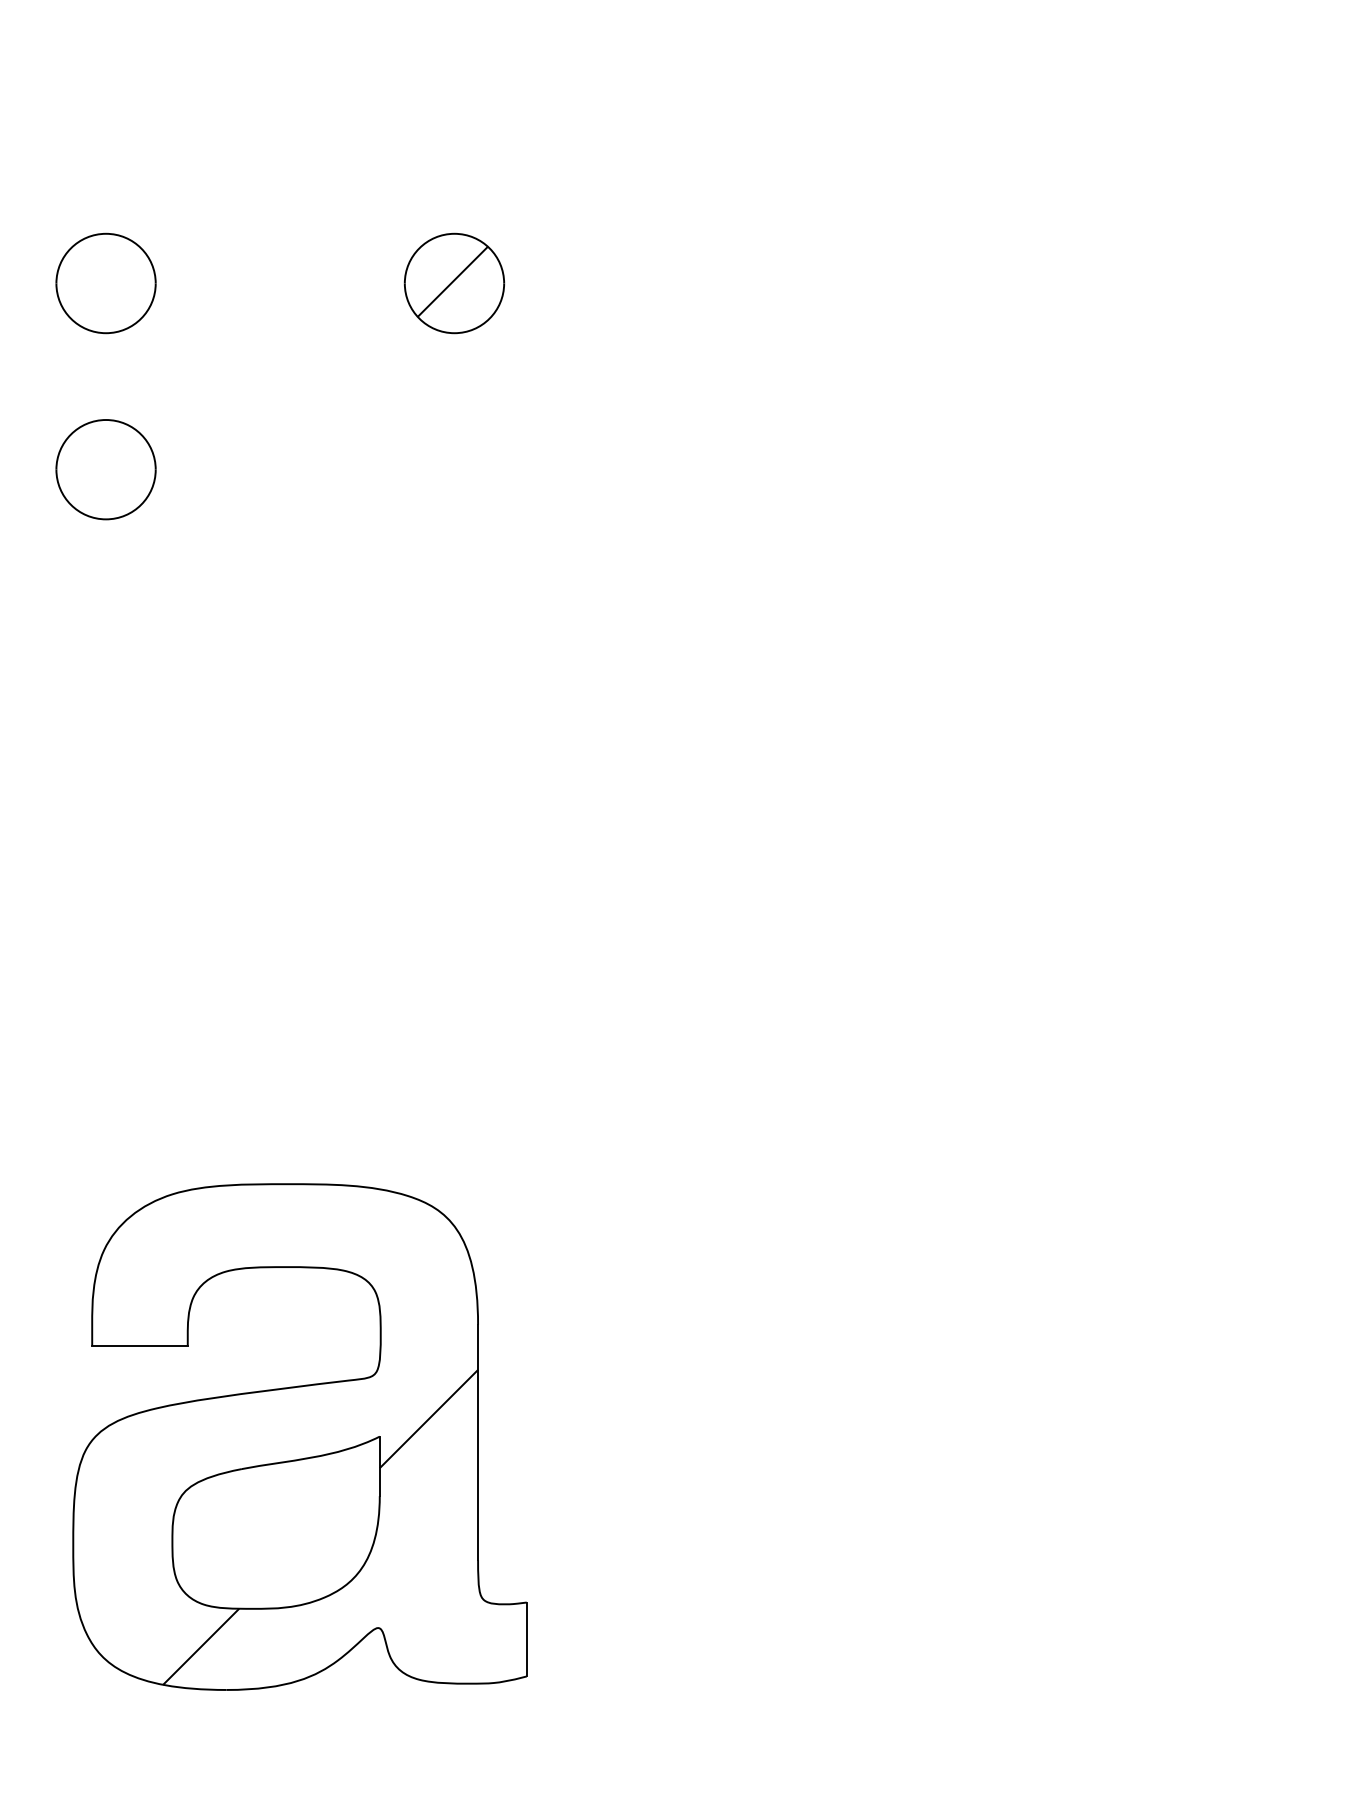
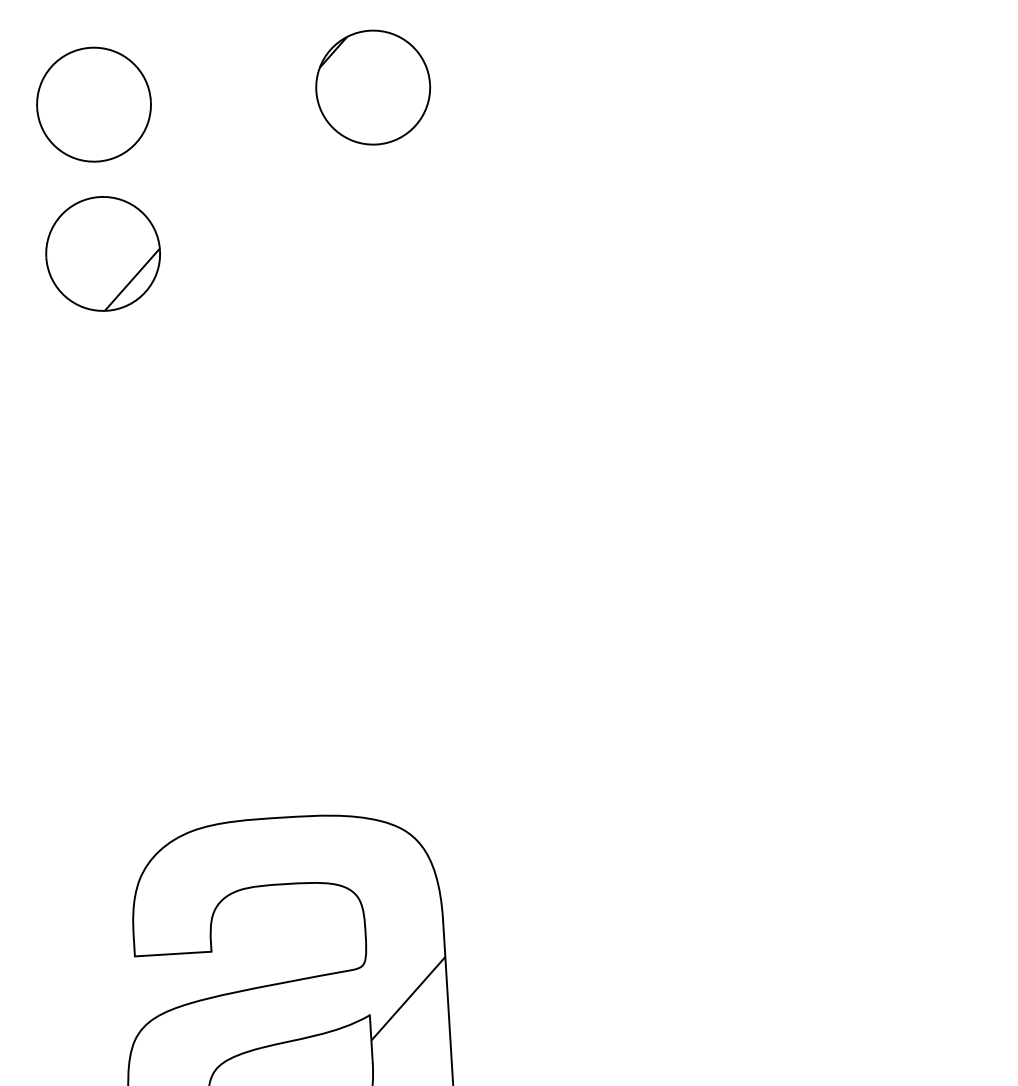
part: (105, 283) -> (93, 104), size x1.43
part: (454, 283) -> (373, 87), size x1.43
part: (105, 469) -> (102, 253), size x1.43

